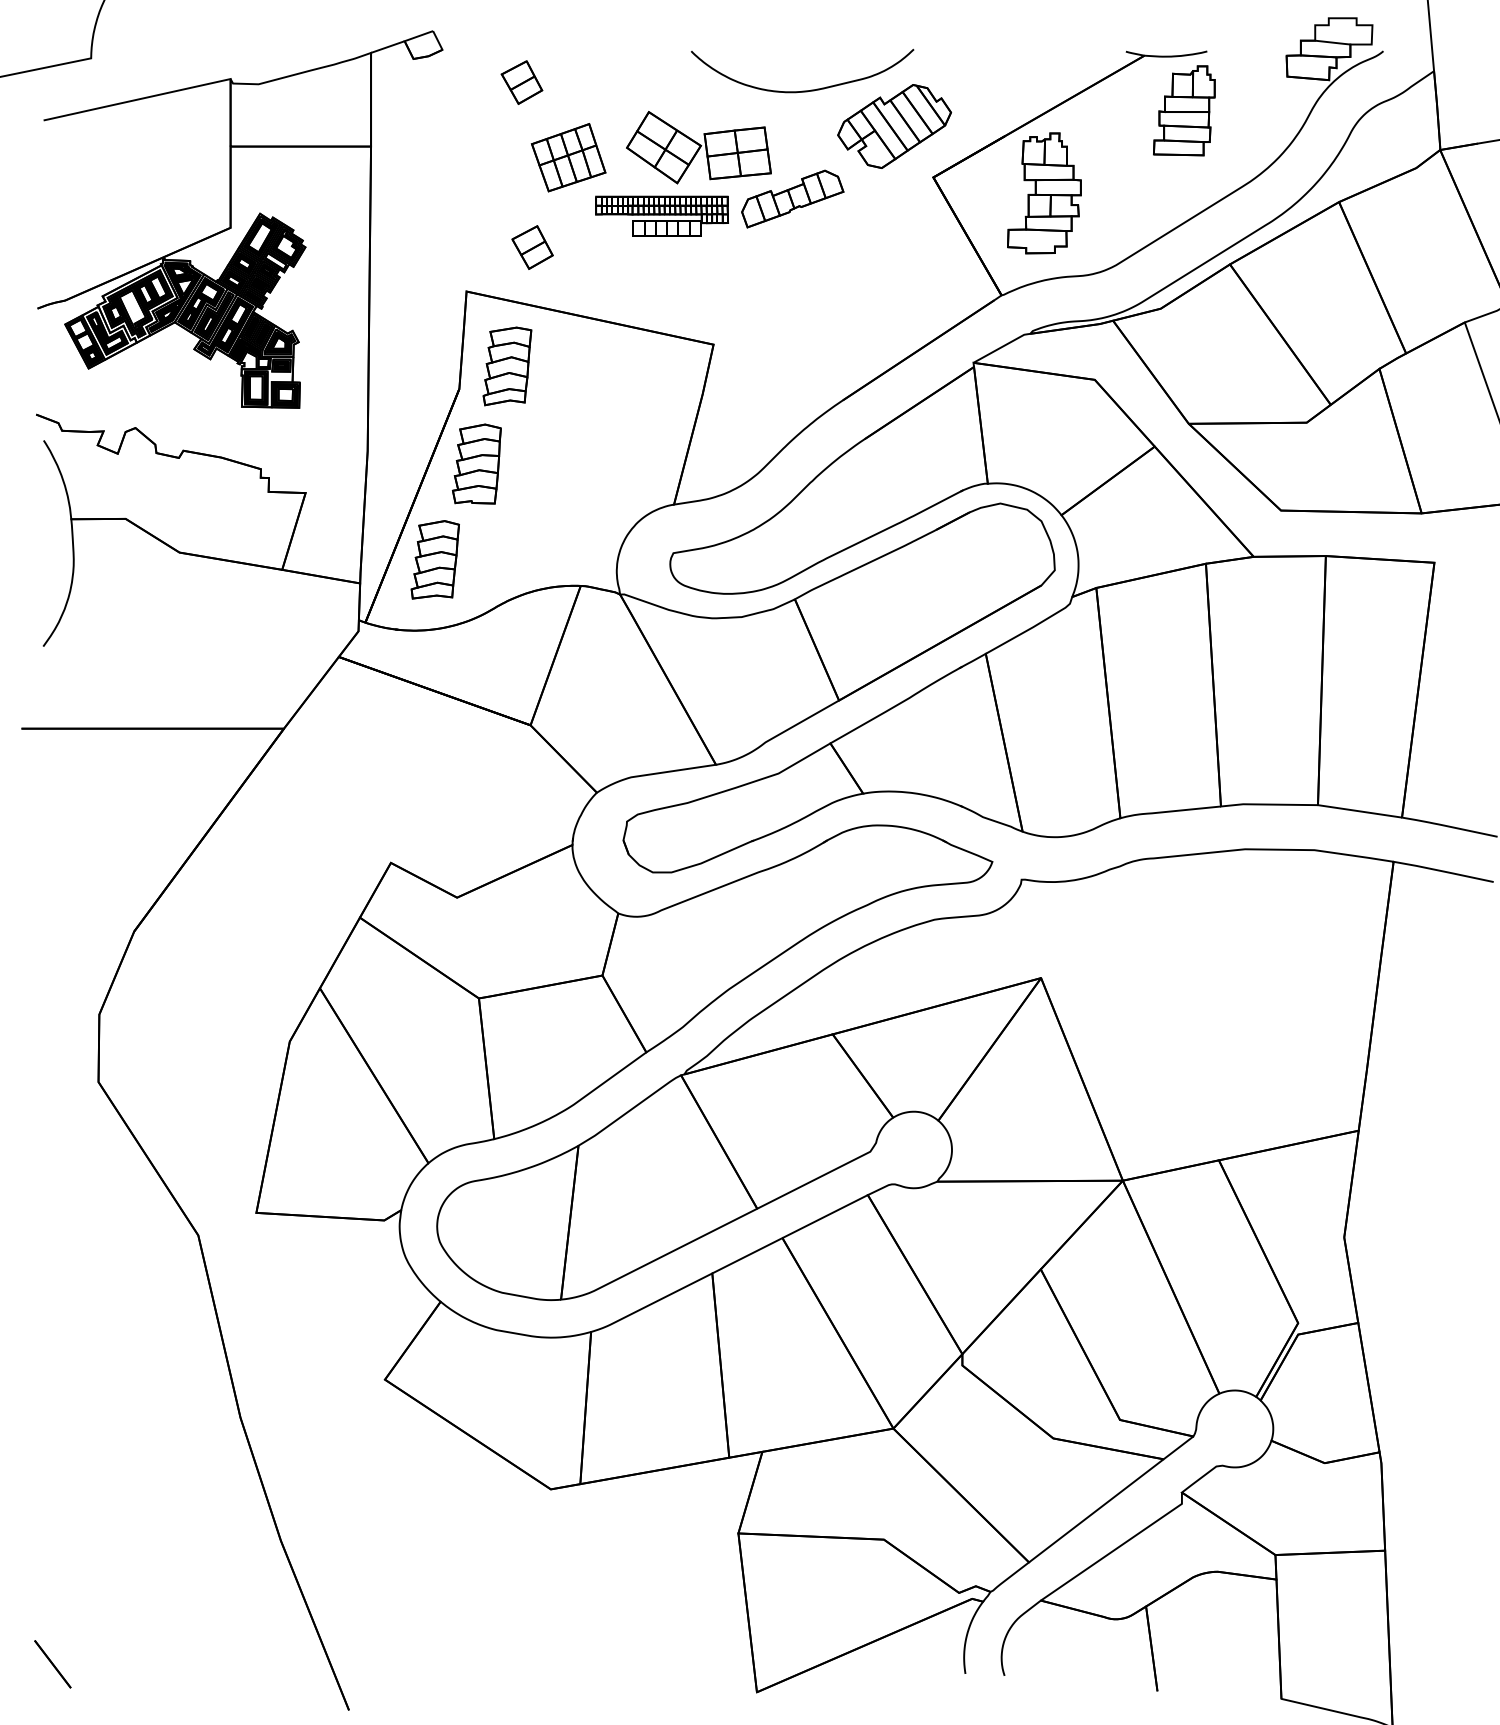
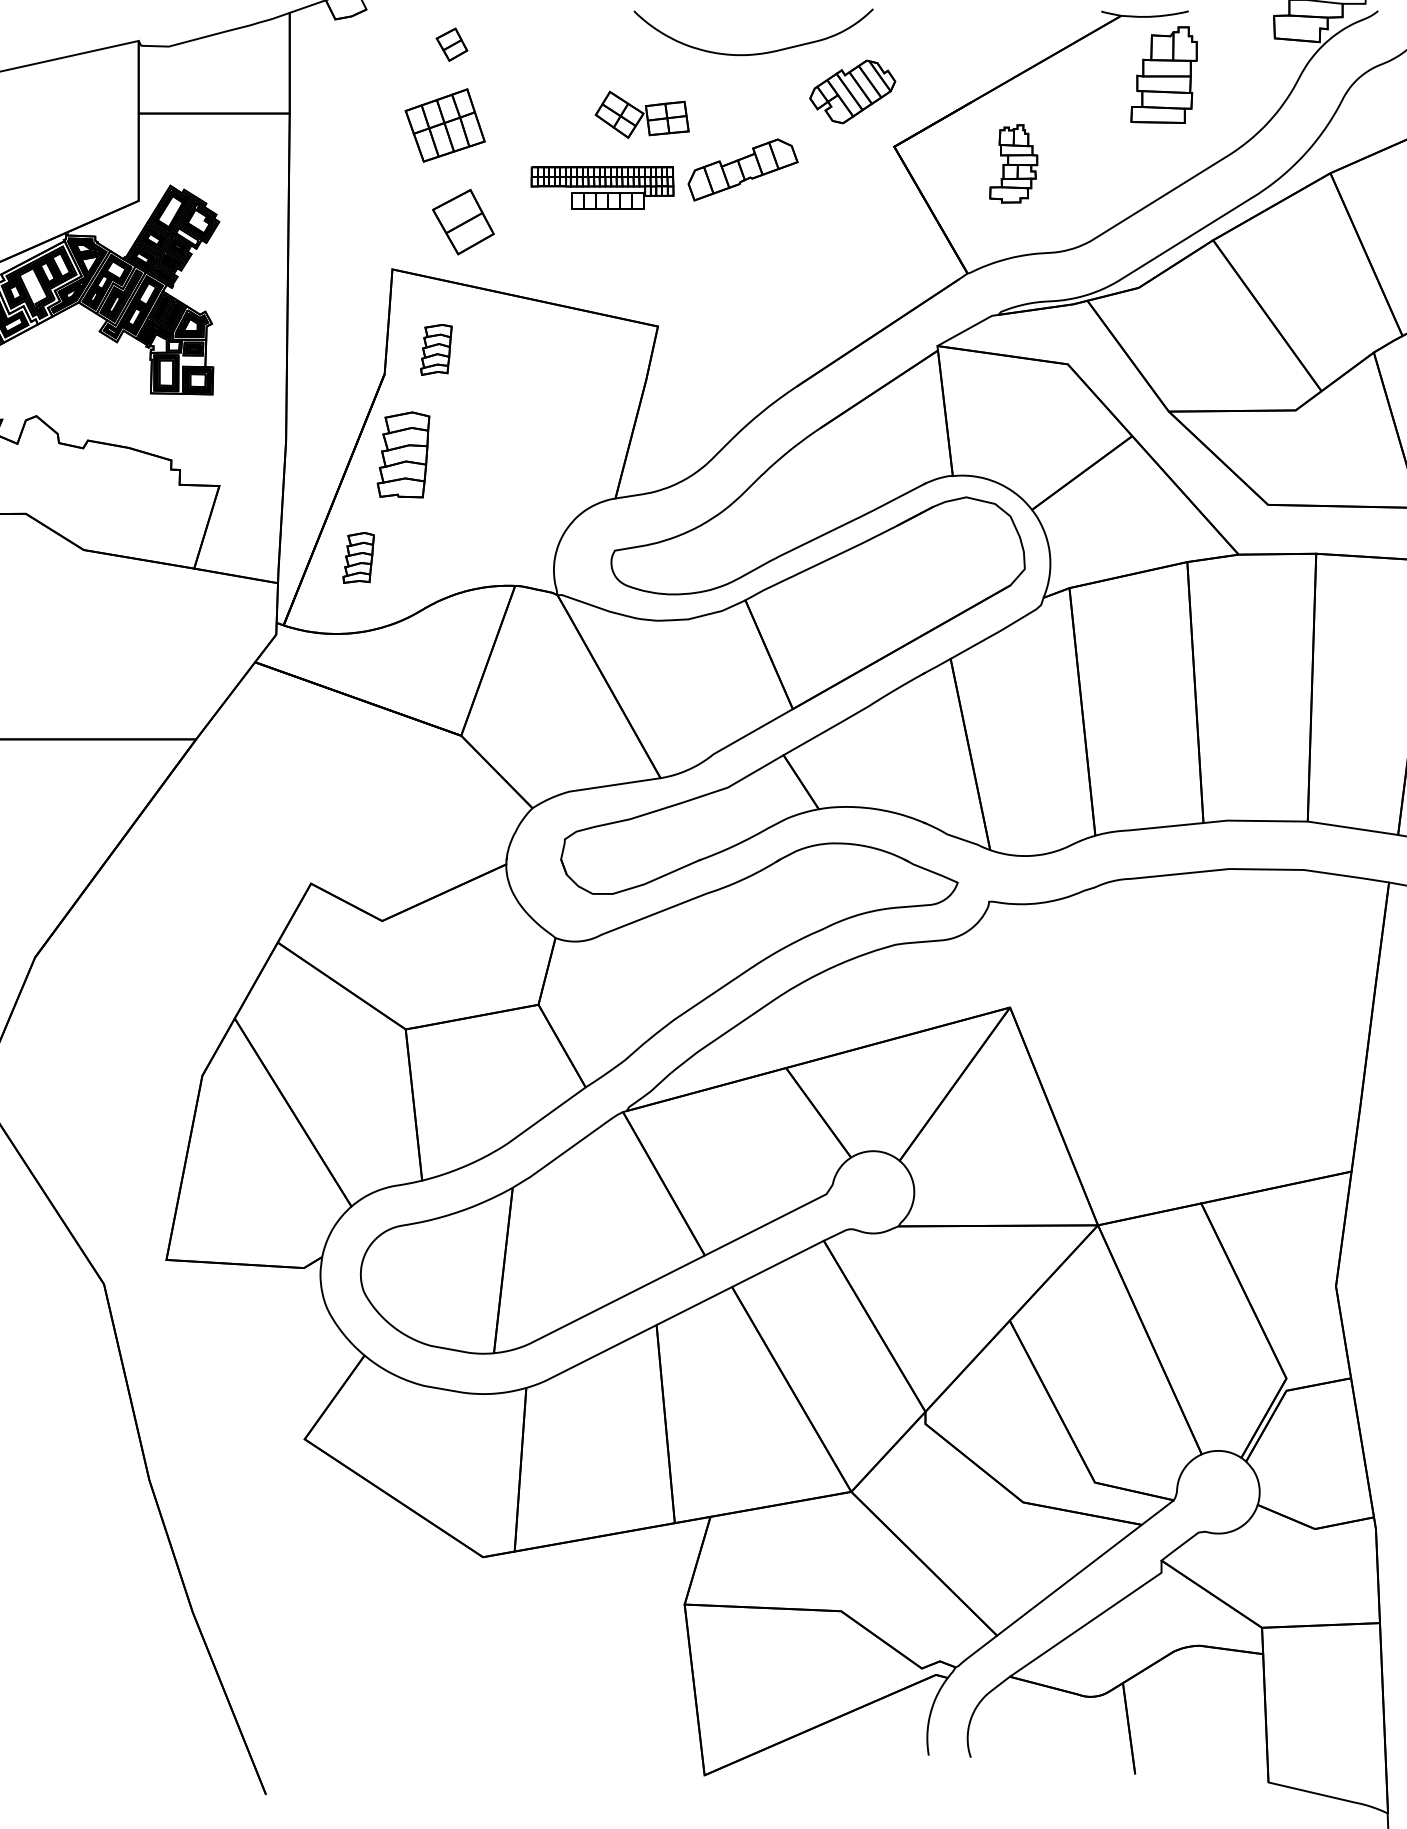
part: (521, 82) -> (451, 44), size x0.7
part: (894, 126) -> (852, 91), size x0.7
part: (698, 147) -> (641, 114), size x0.6
part: (568, 157) -> (445, 125), moved
part: (1044, 193) -> (1013, 164), size x0.6
part: (532, 247) -> (463, 222), size x1.4
part: (507, 366) -> (436, 349), size x0.6
part: (434, 559) -> (357, 557), size x0.6

